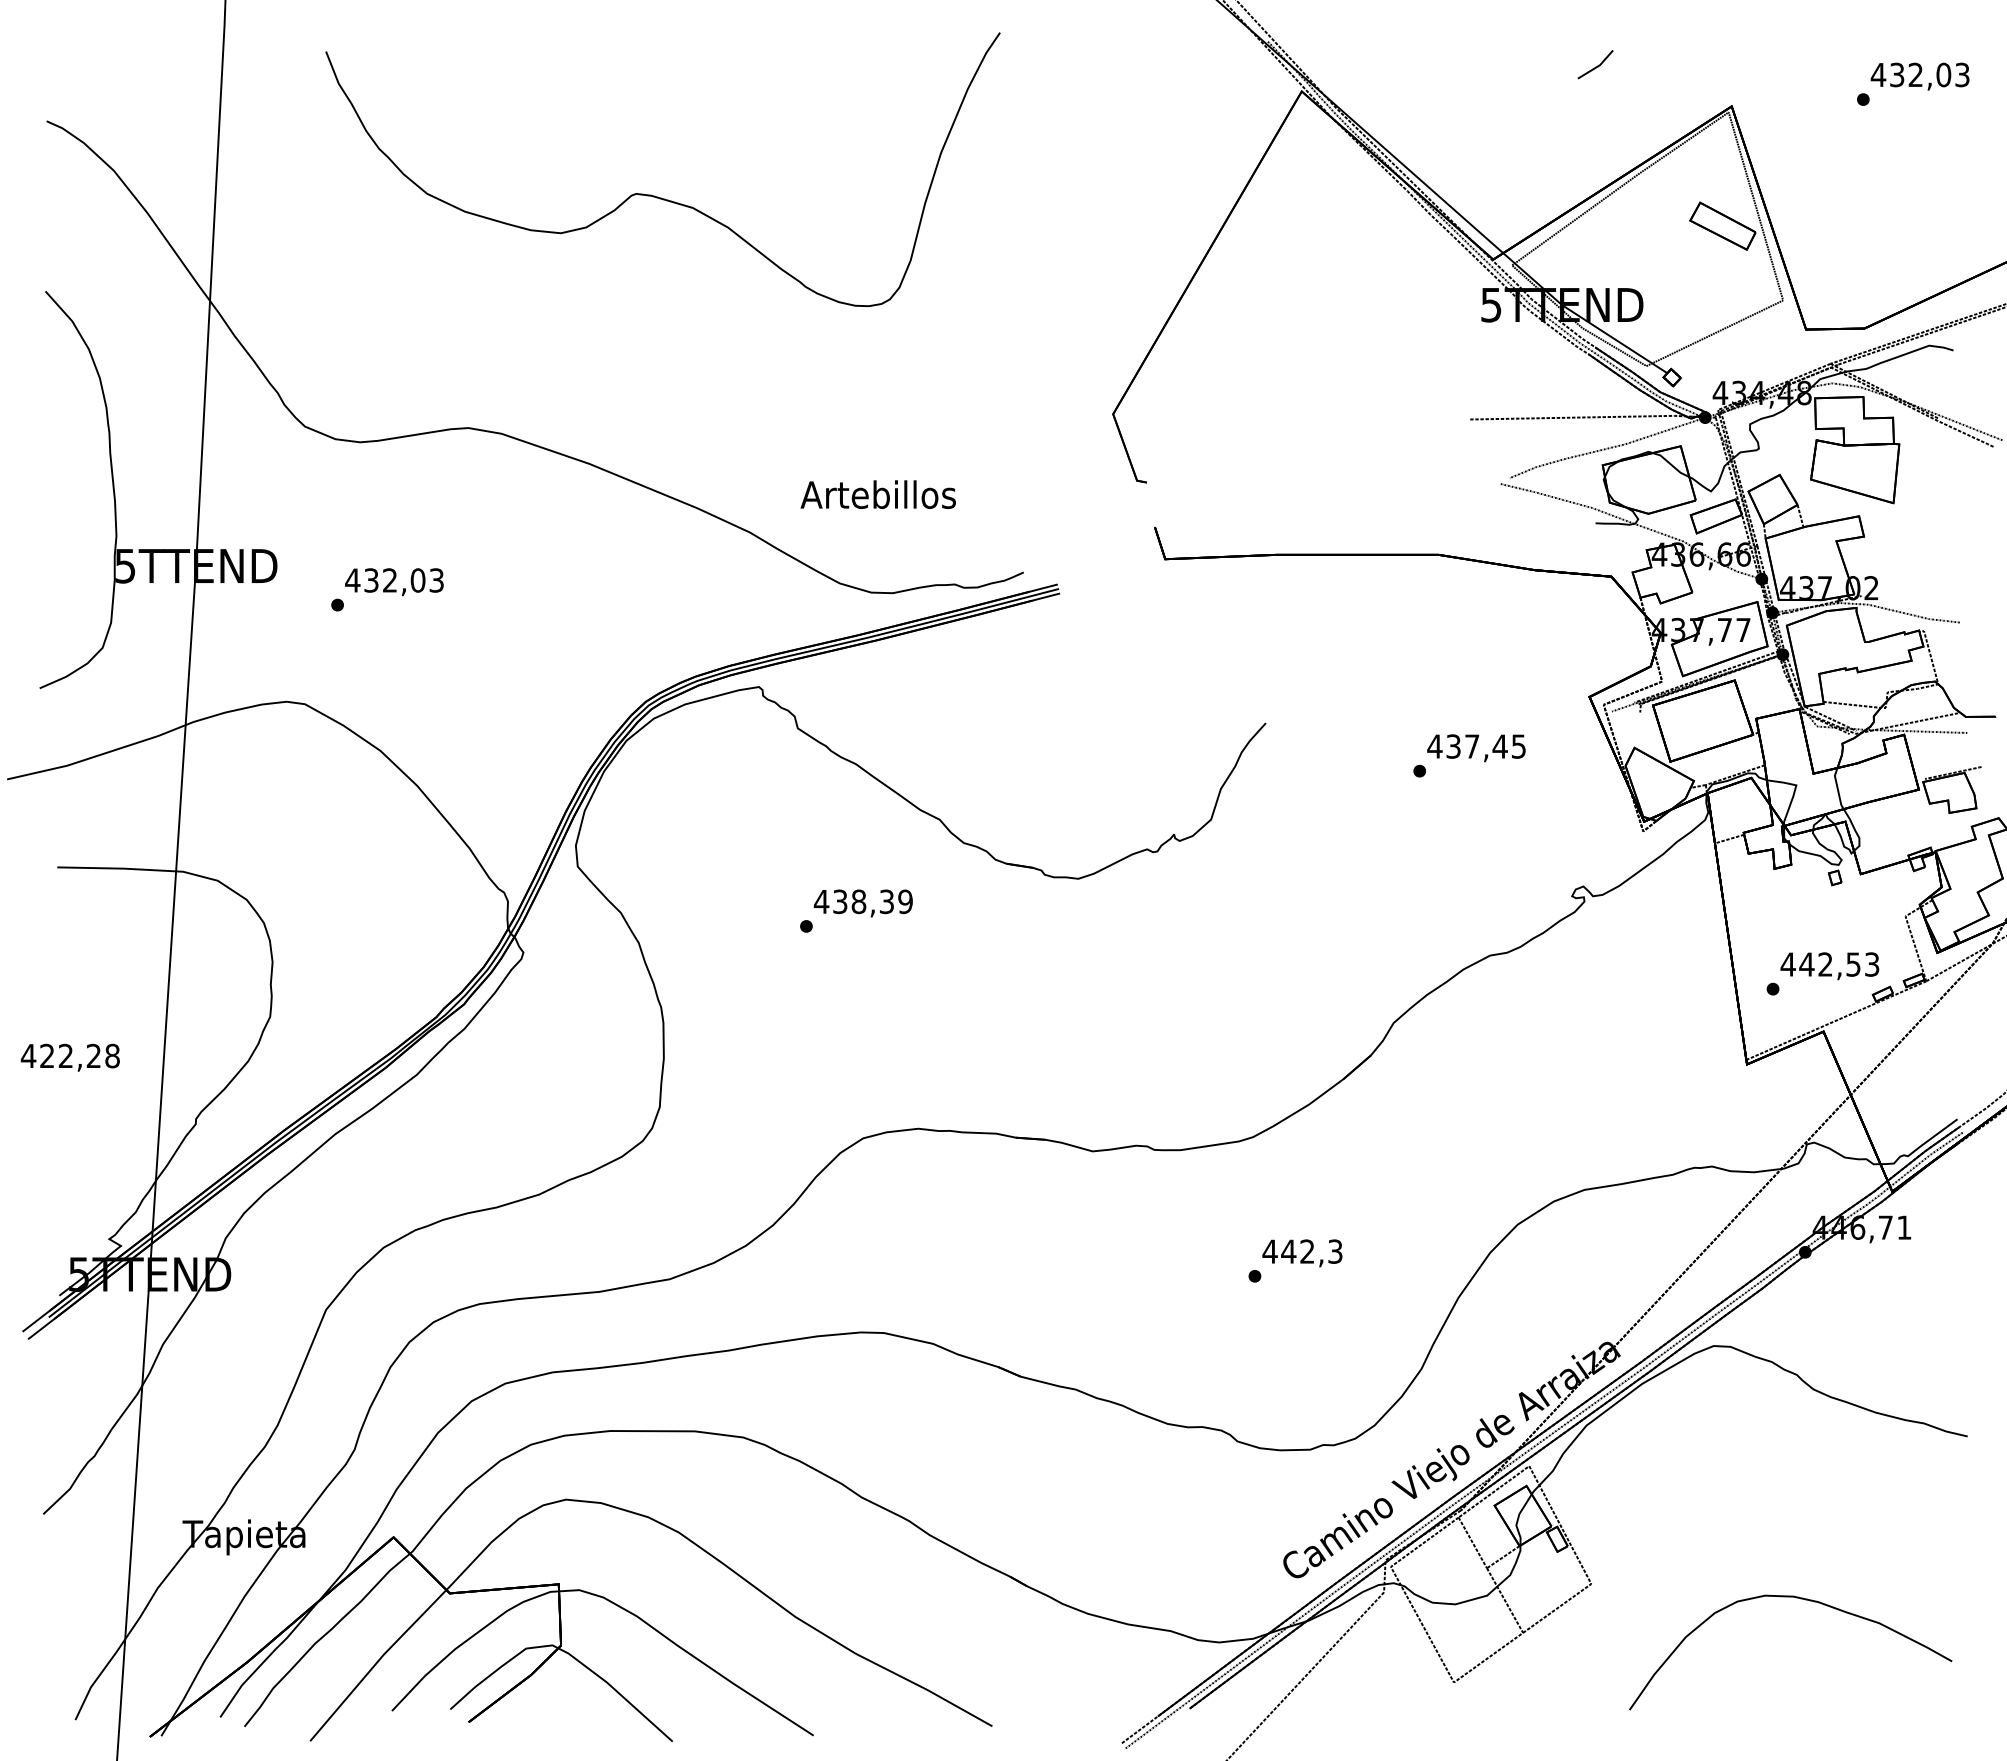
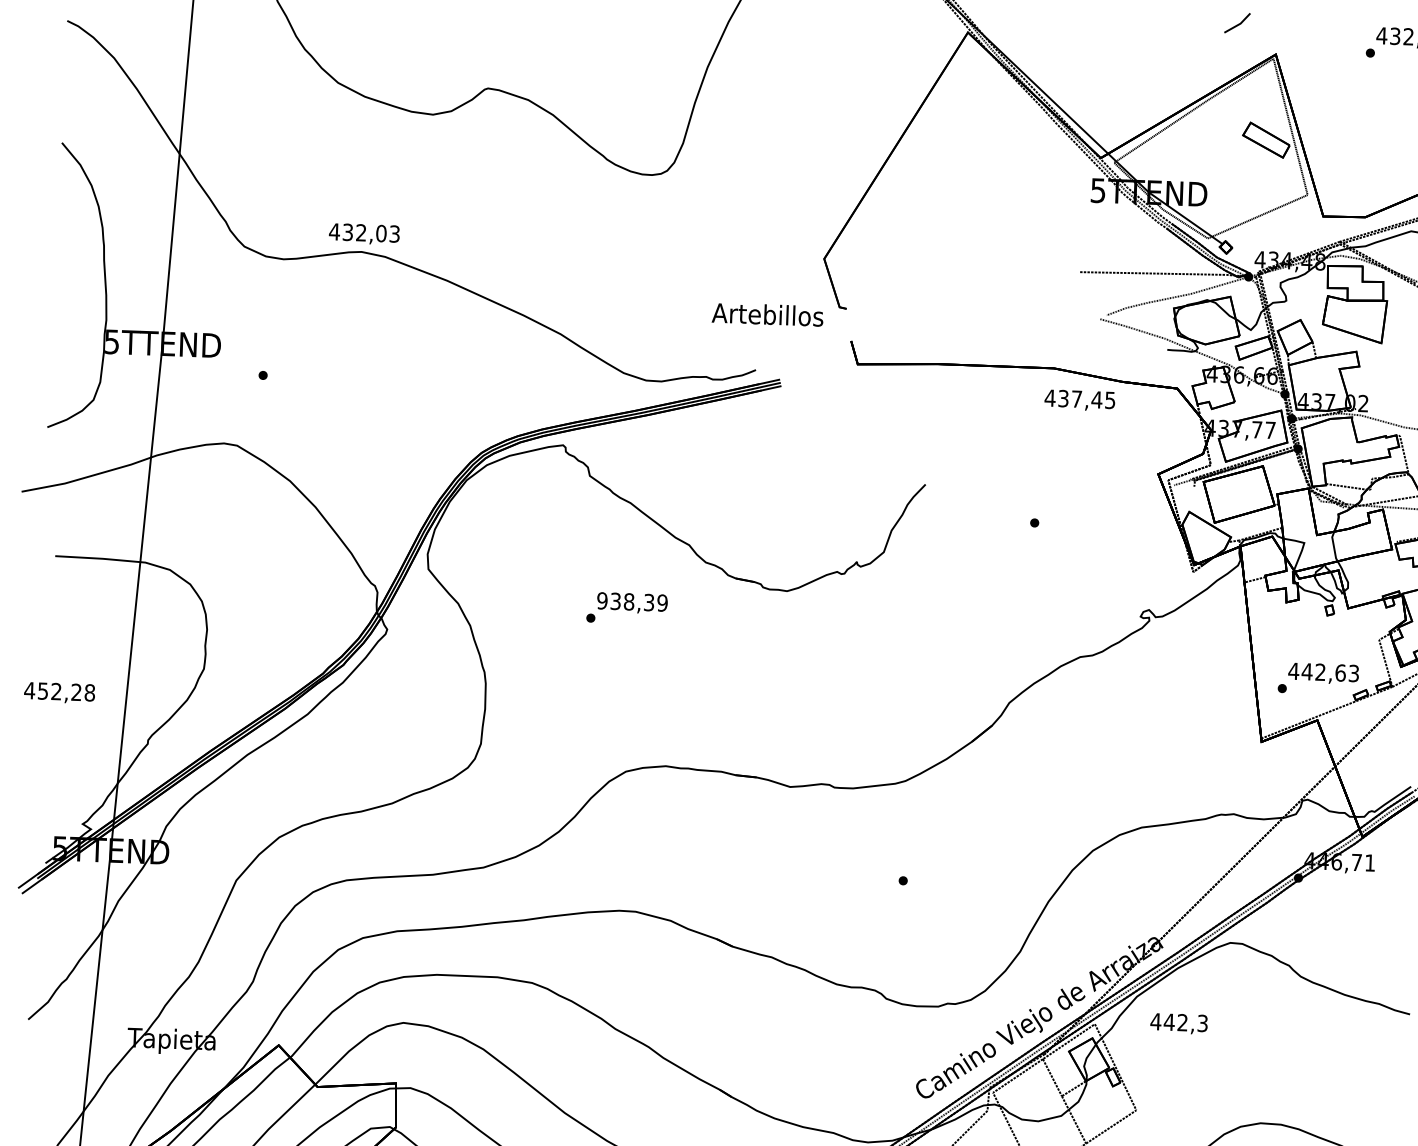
part: (1595, 64) -> (1237, 23), moved
text: (877, 494) -> (767, 314), moved
text: (394, 582) -> (364, 234), moved
text: (1476, 748) -> (1079, 400), moved
text: (821, 901) -> (602, 600), 438,39 -> 938,39
text: (1853, 964) -> (1340, 673), 442,53 -> 442,63
text: (47, 1055) -> (43, 690), 422,28 -> 452,28
text: (1302, 1253) -> (1179, 1023), moved

